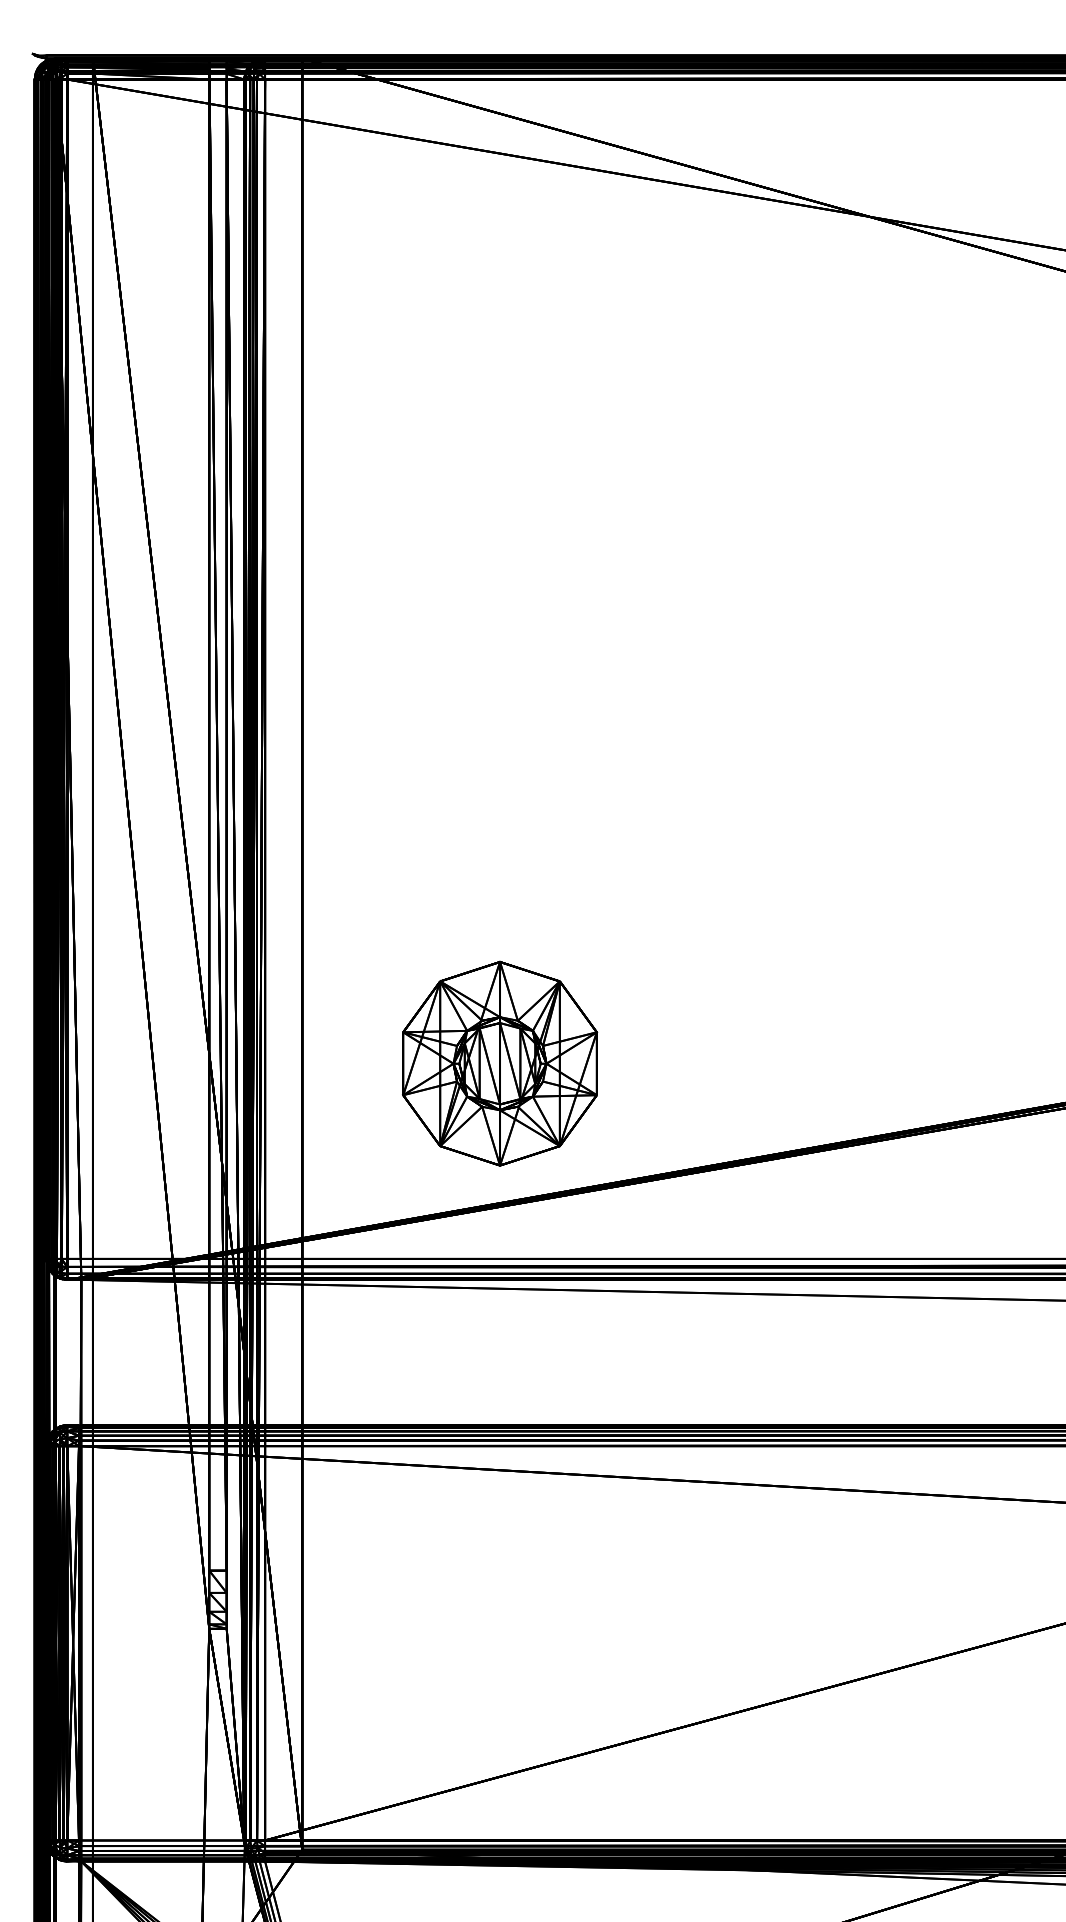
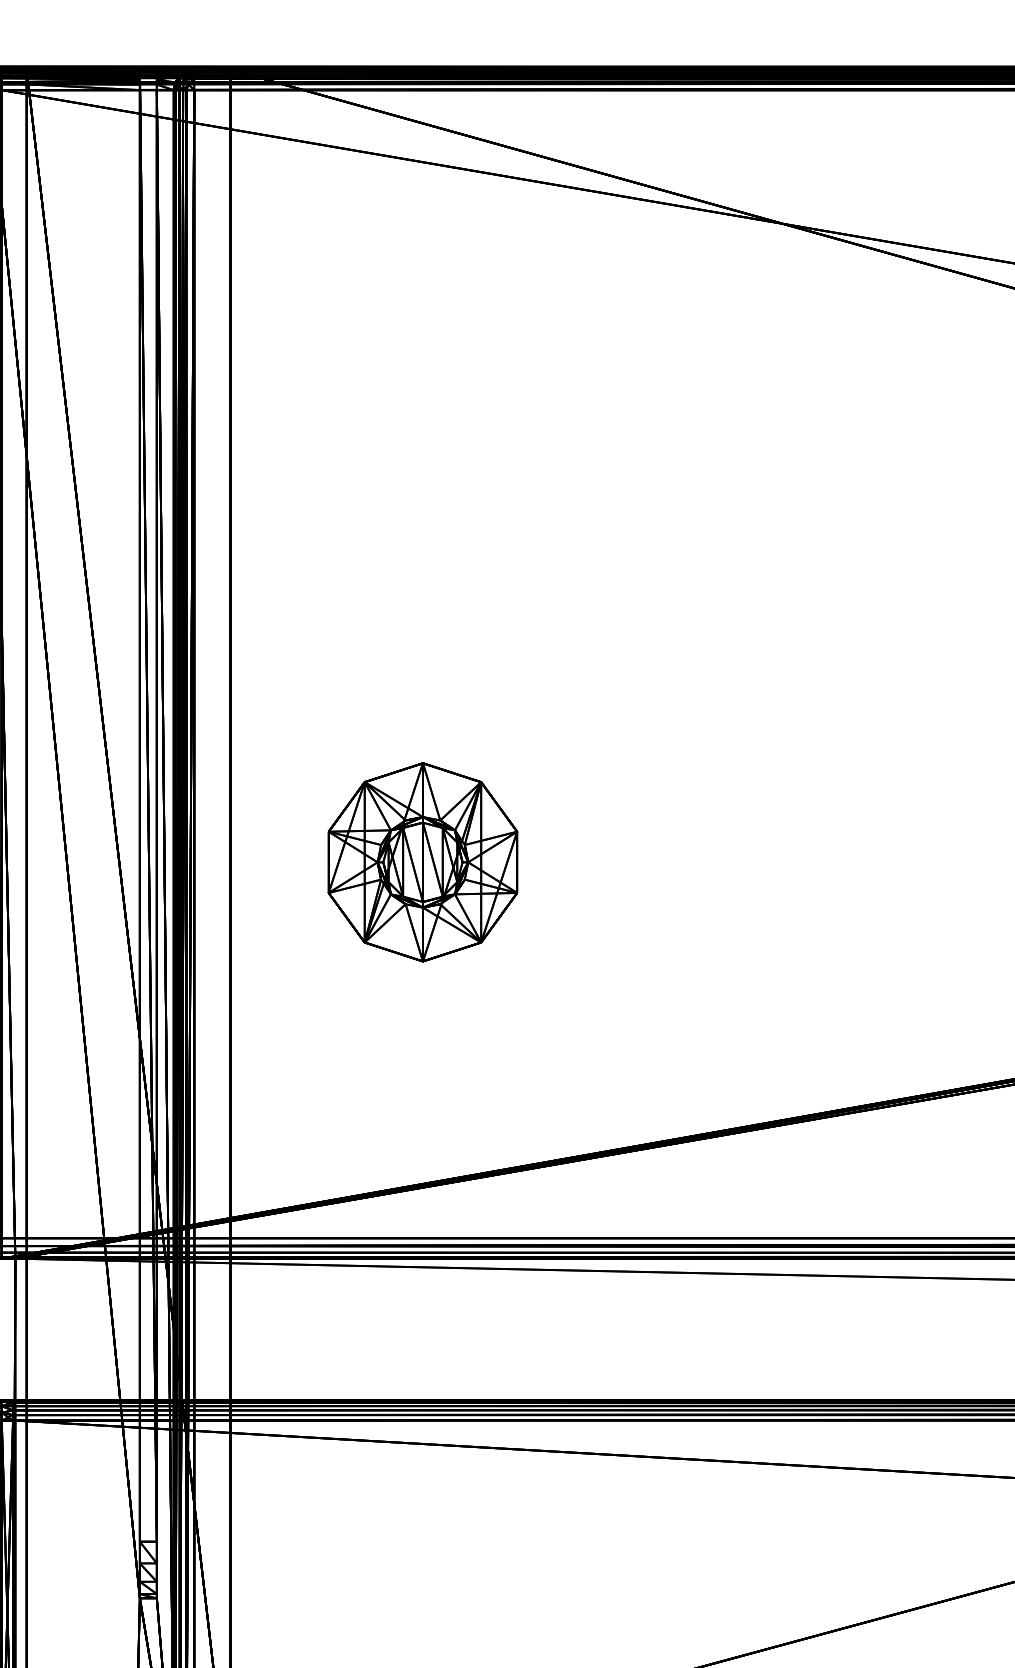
part: (500, 1063) -> (423, 862), moved

